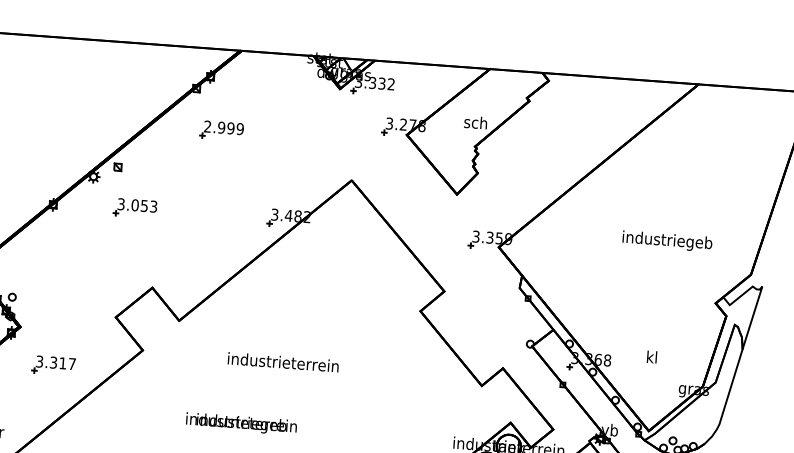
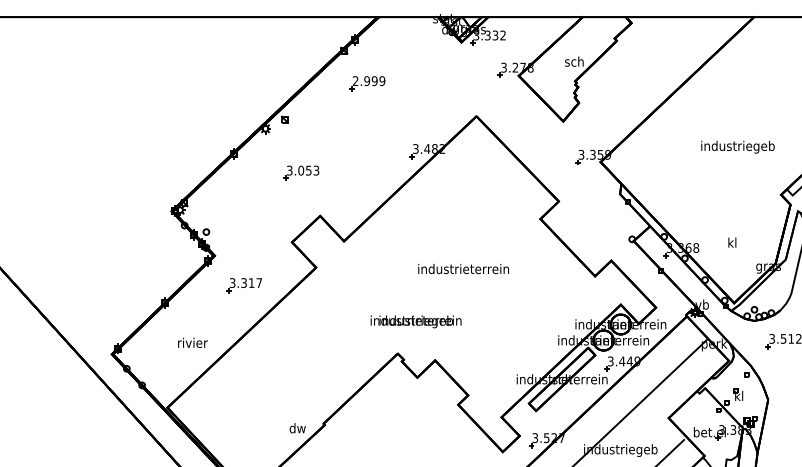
part: (135, 207) -> (301, 172), moved
text: (283, 362) -> (463, 269), moved
text: (240, 423) -> (415, 321), moved

